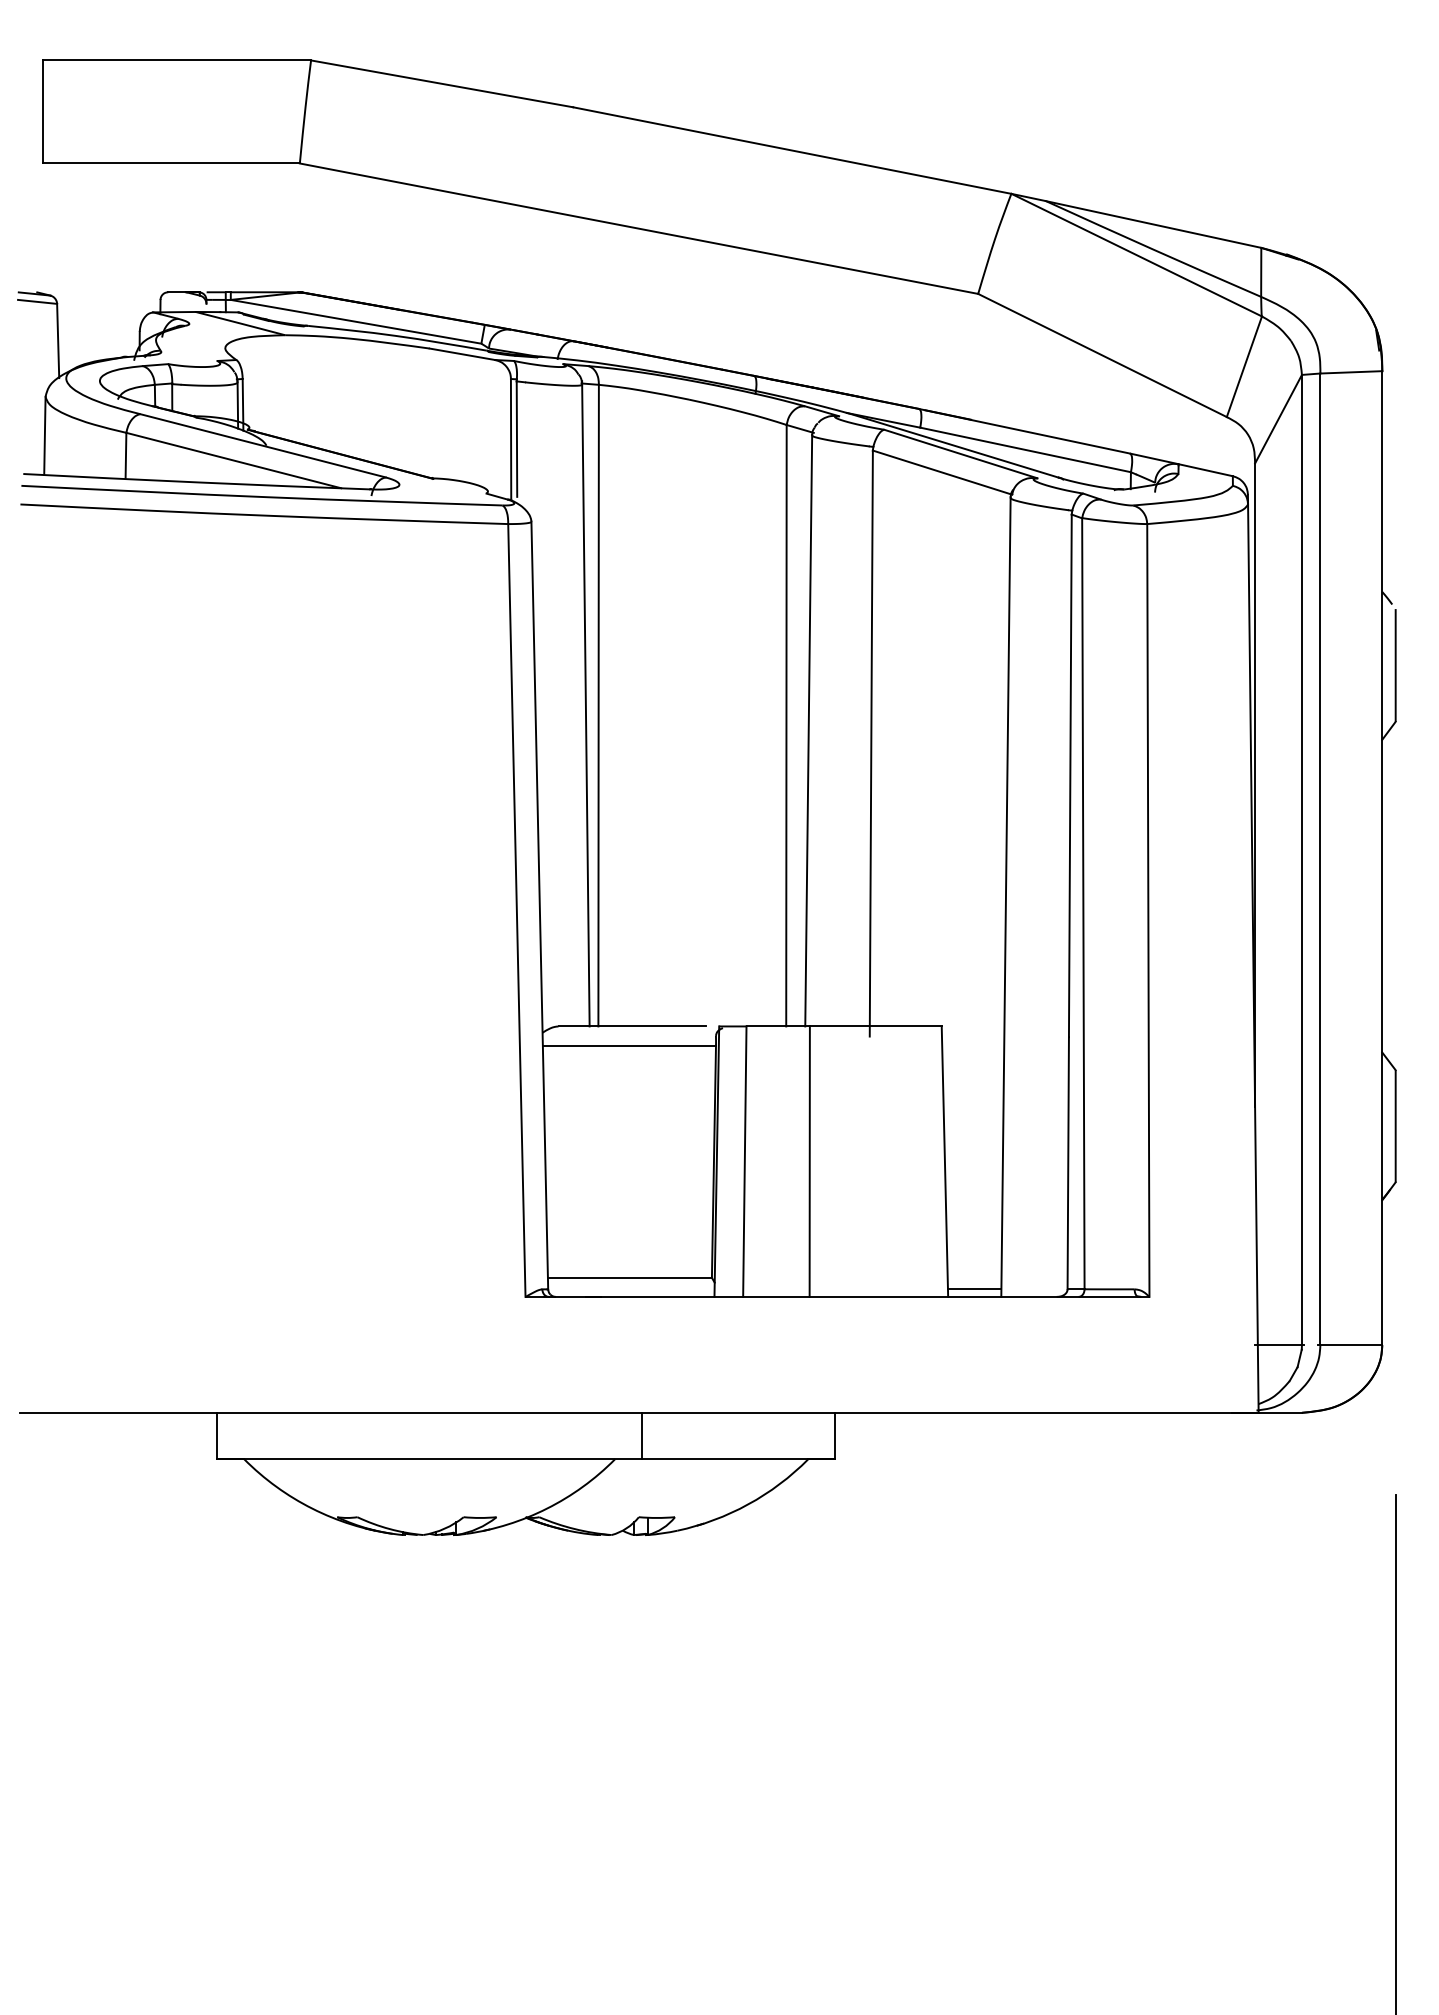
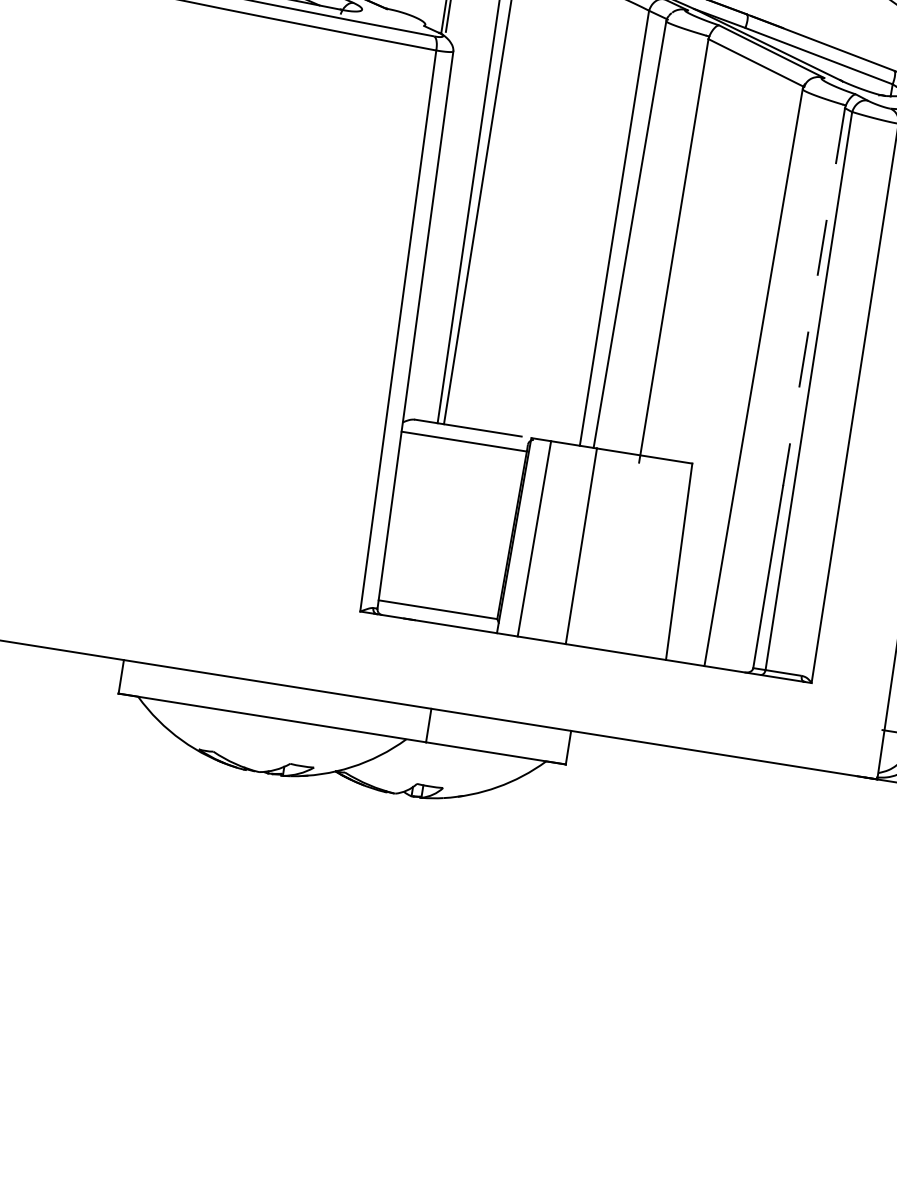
line: (1070, 776) -> (814, 297), solid -> dashed
line: (974, 1289) -> (685, 657), removed

